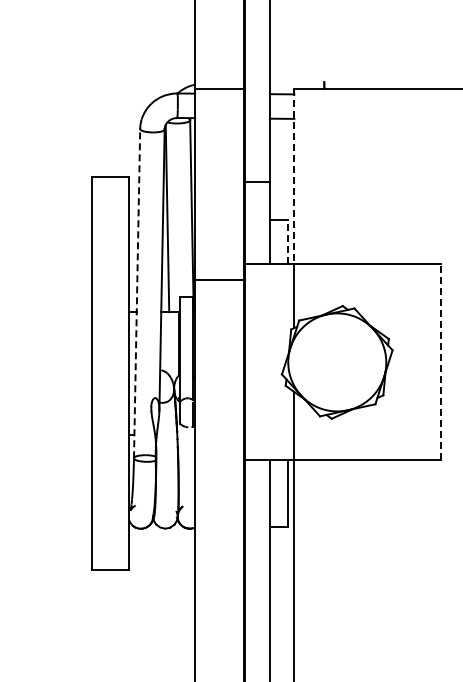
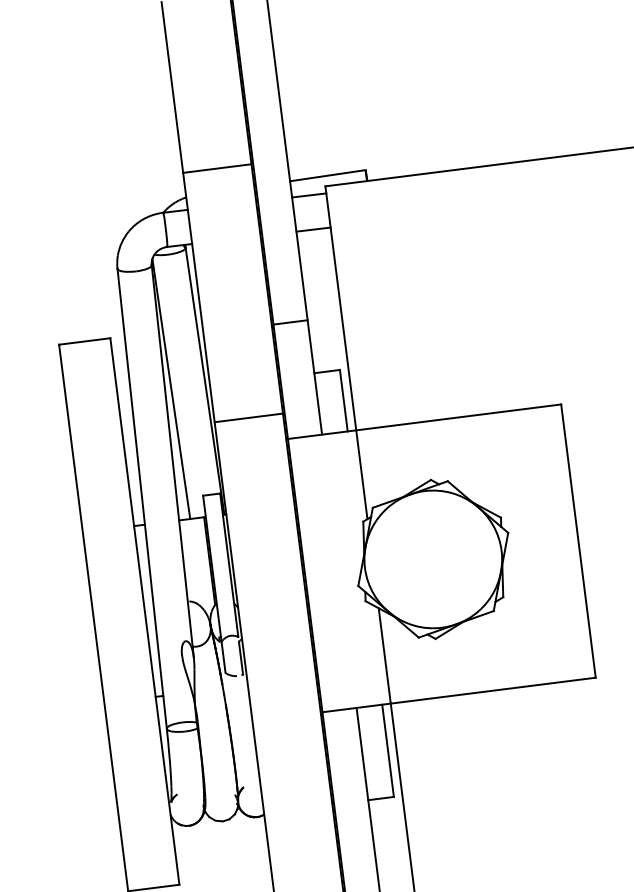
line: (296, 81) -> (326, 175), added
line: (219, 89) -> (217, 169), moved
line: (294, 176) -> (340, 307), dashed -> solid
line: (288, 241) -> (344, 399), dashed -> solid
line: (219, 280) -> (248, 418), moved
line: (137, 293) -> (142, 498), dashed -> solid
line: (441, 361) -> (578, 539), dashed -> solid

